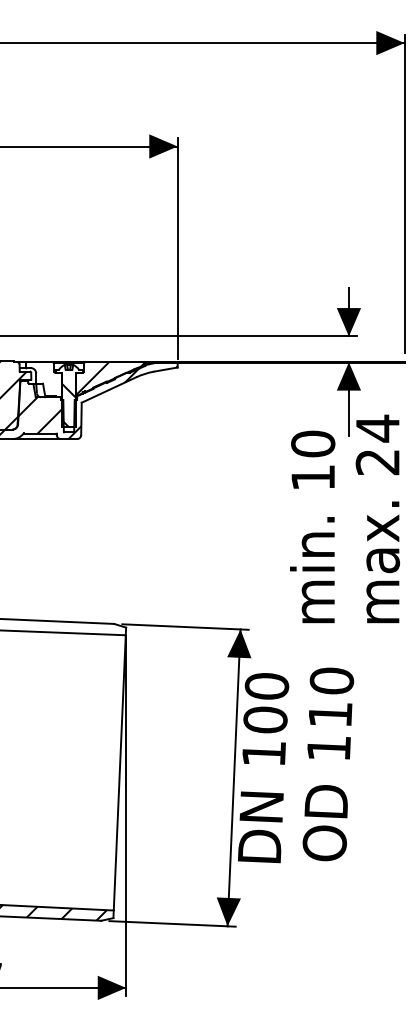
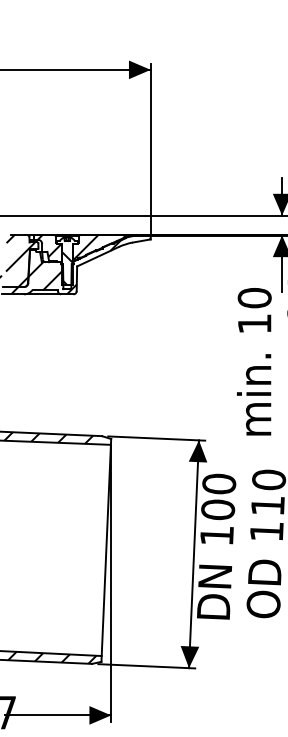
hatch: (45, 376) -> (49, 246), added
hatch: (61, 626) -> (61, 438), added

